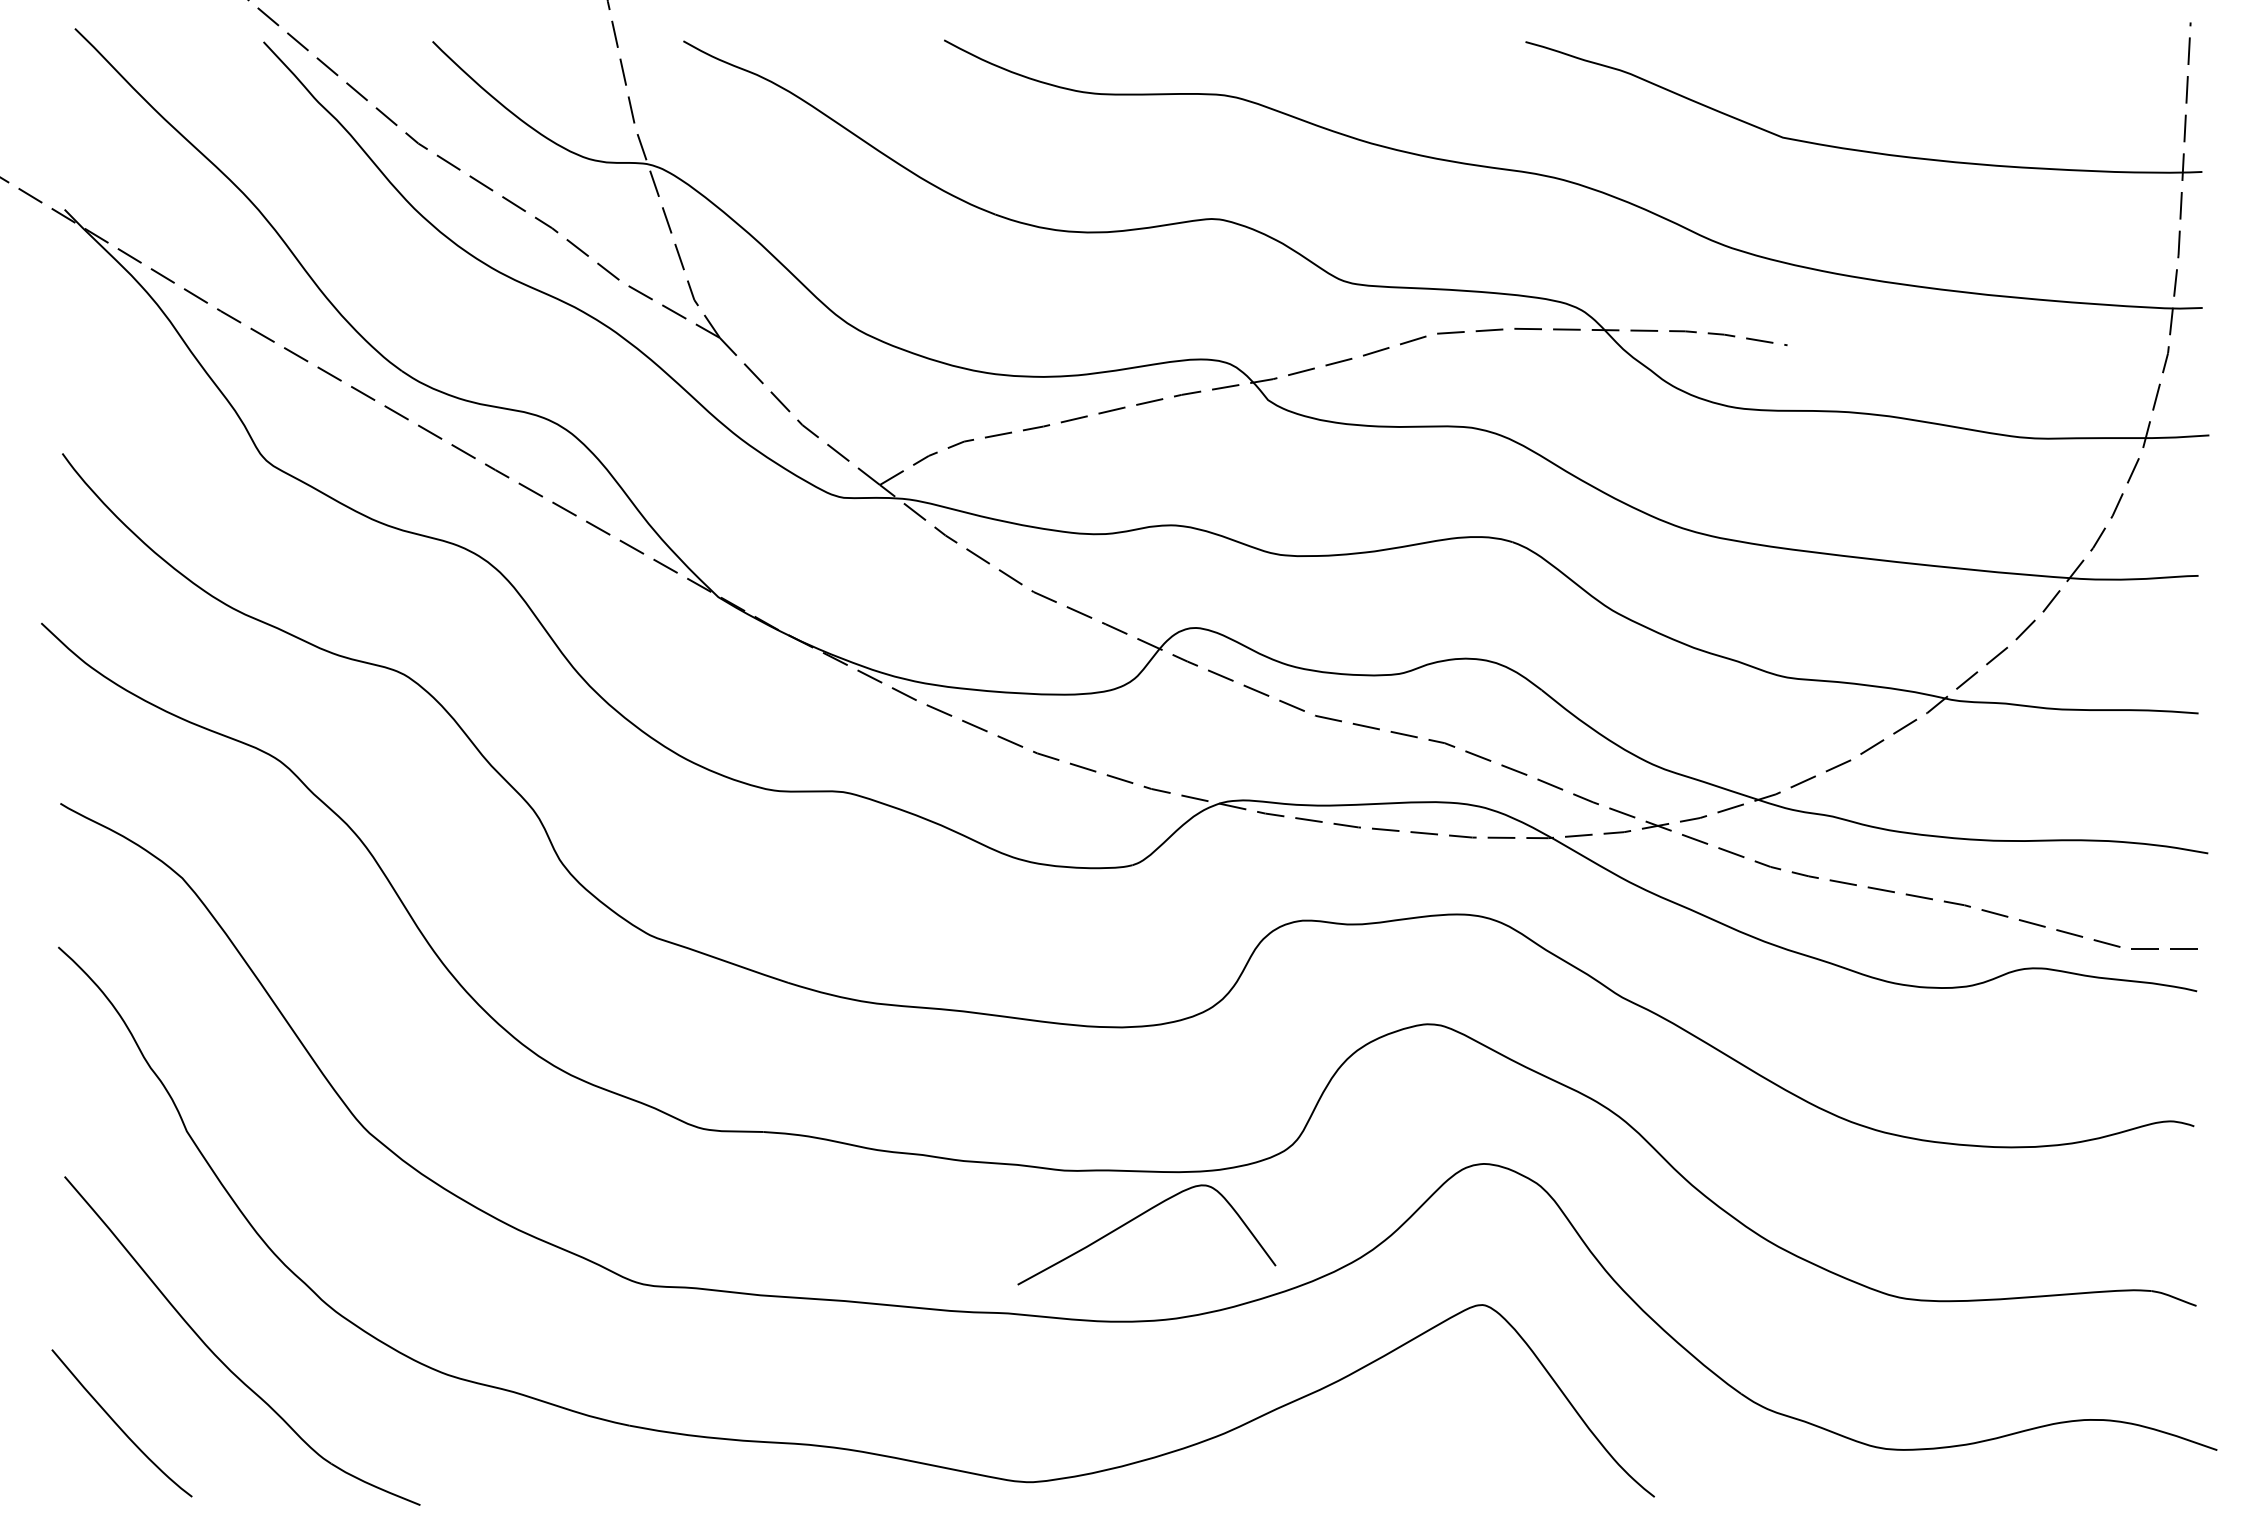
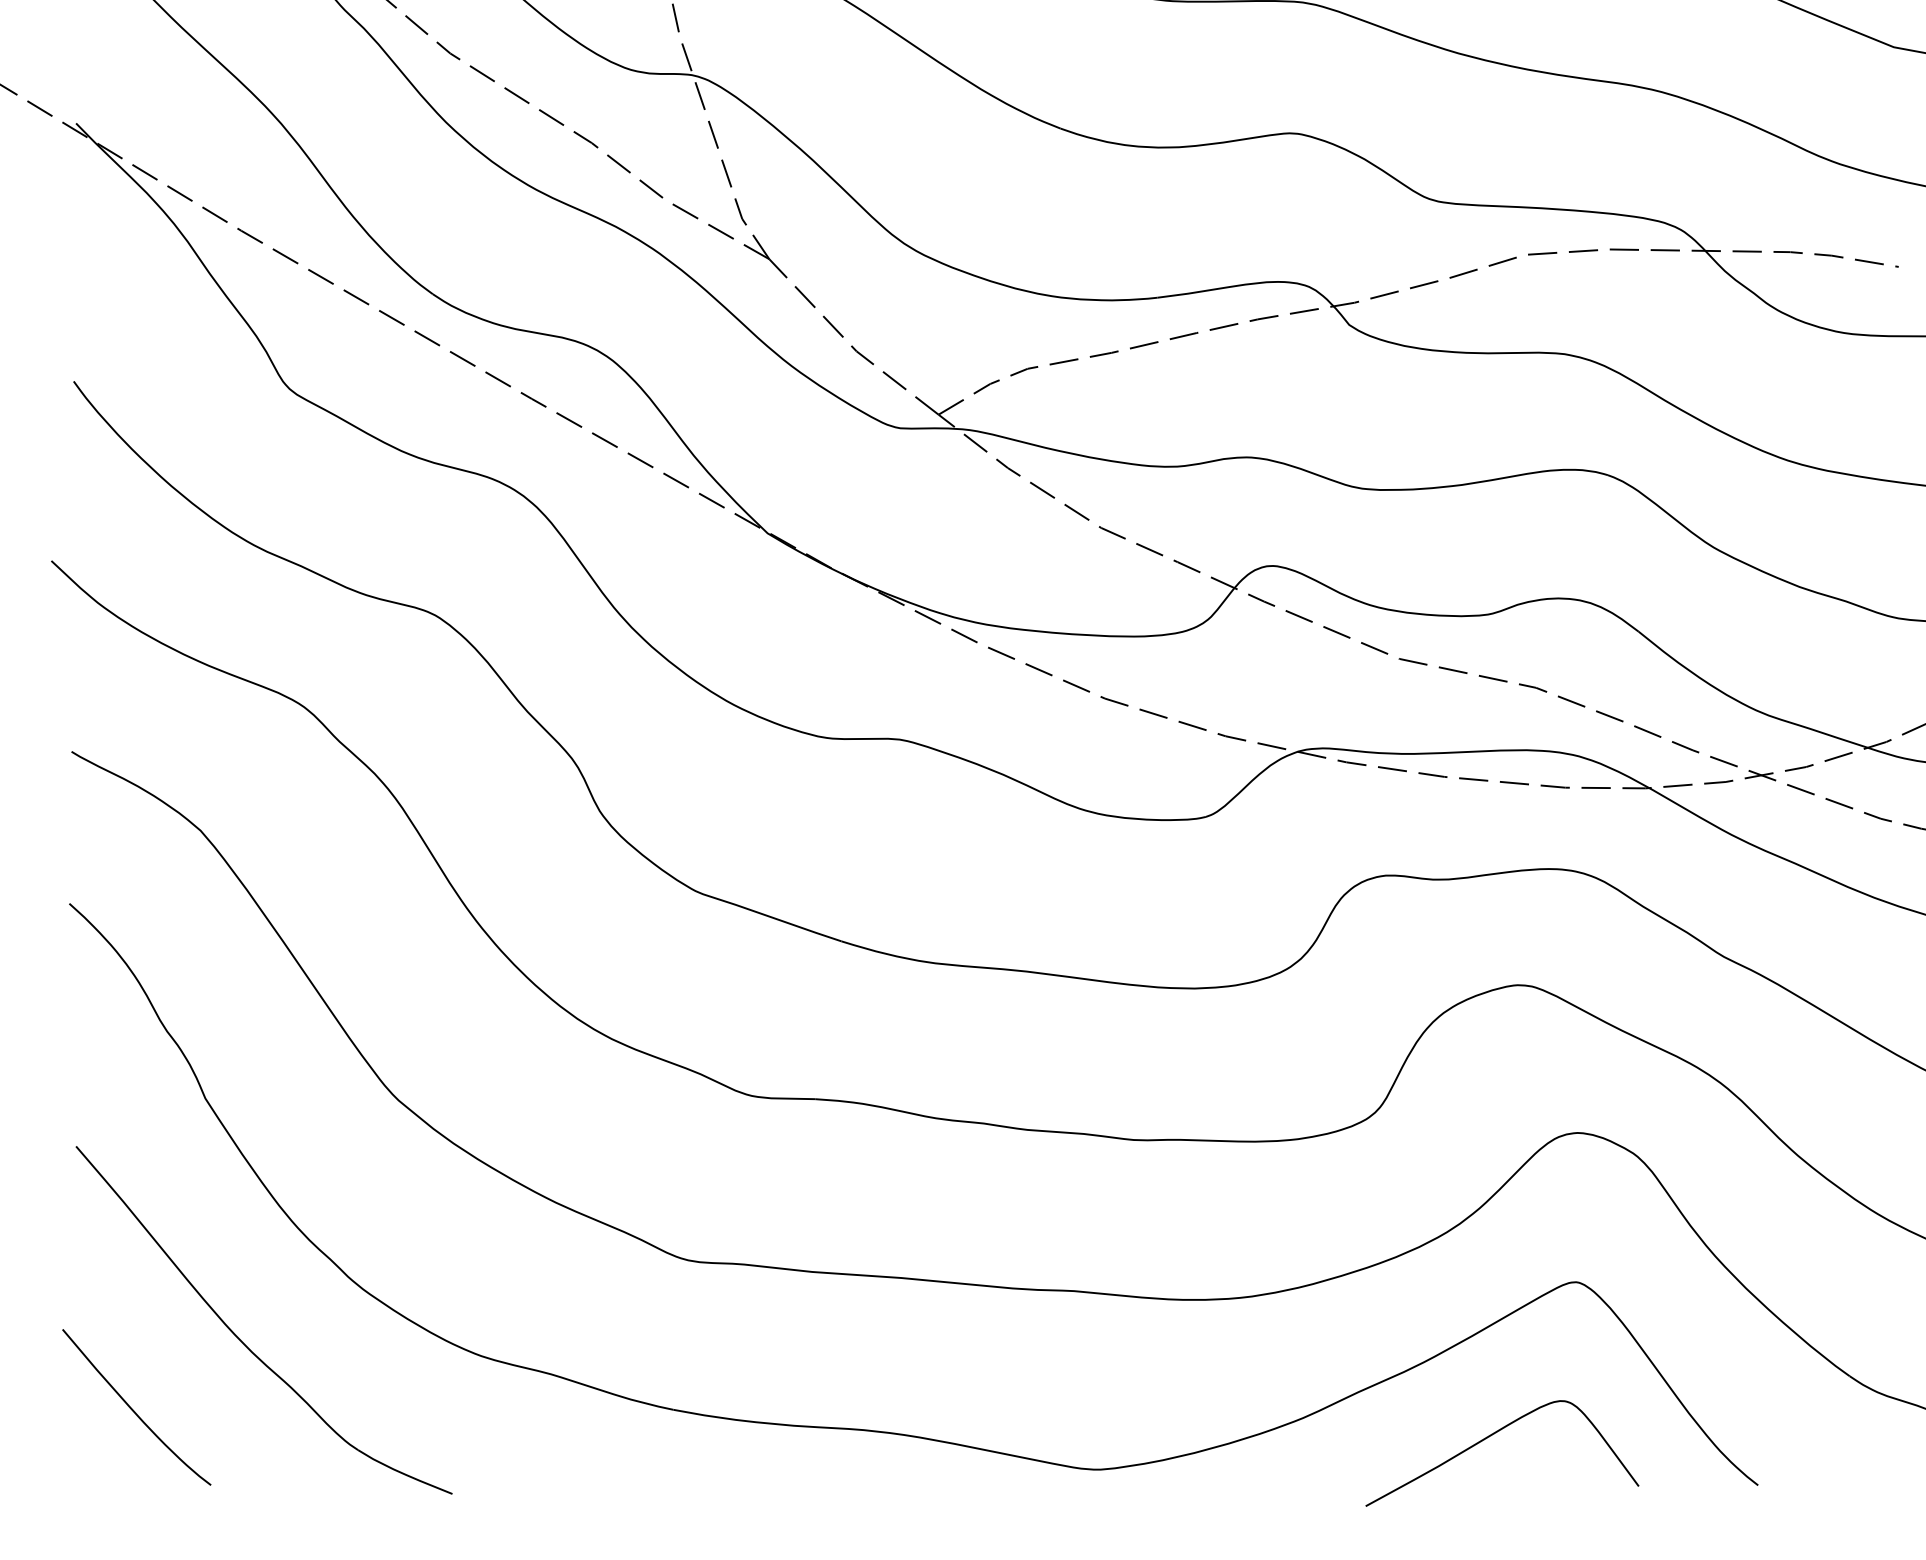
curve: (1135, 1219) -> (1490, 1437), moved

